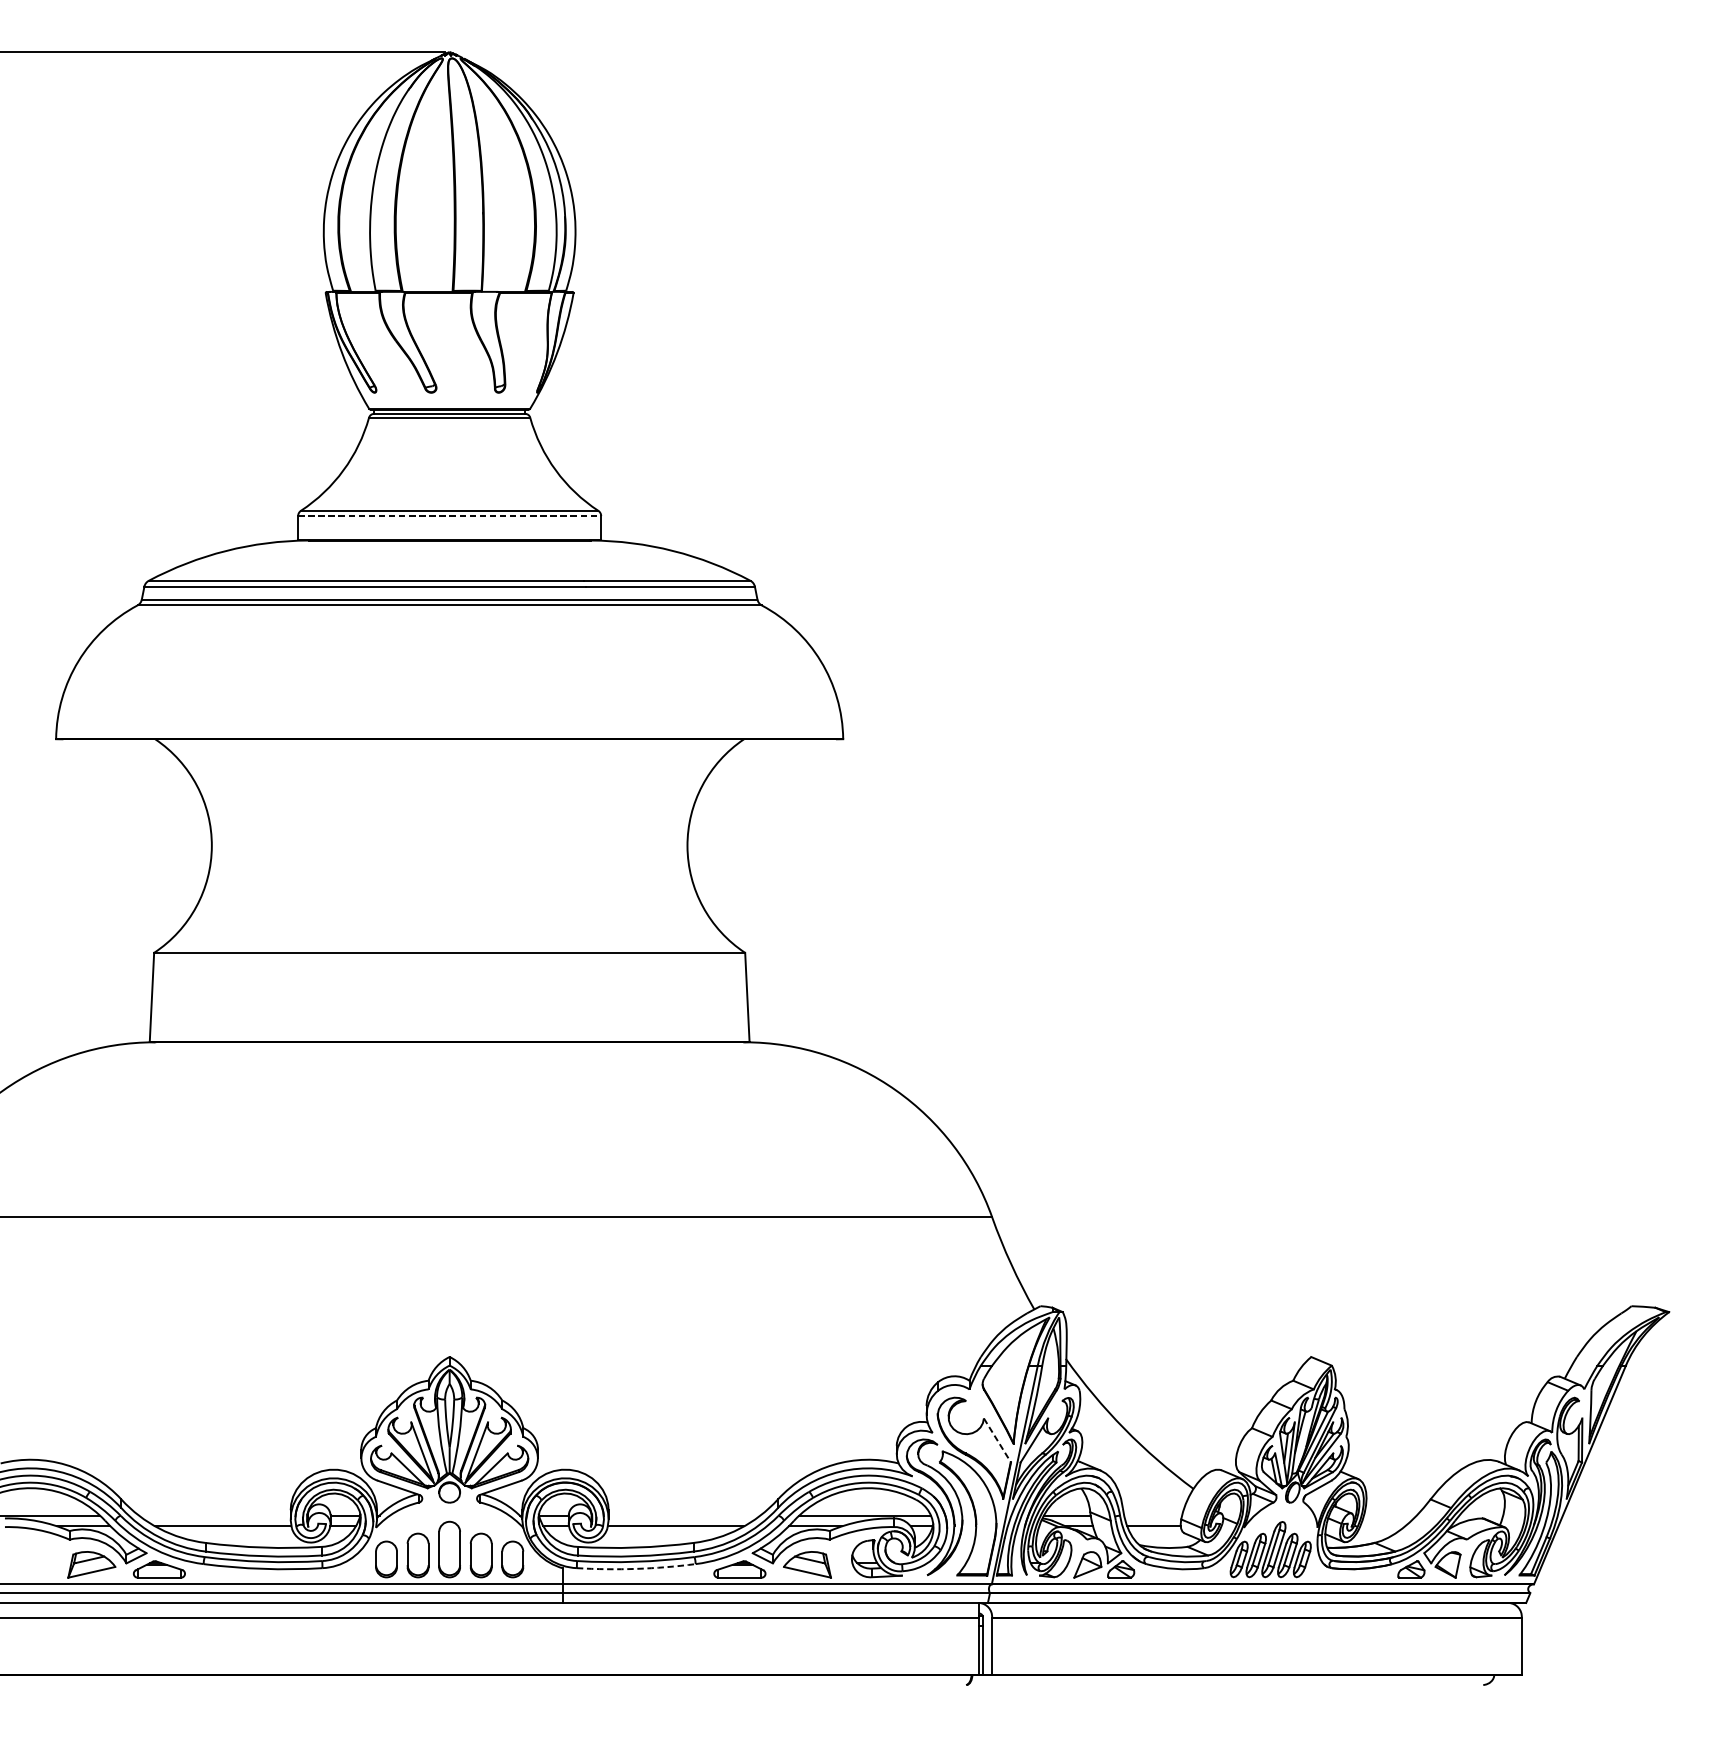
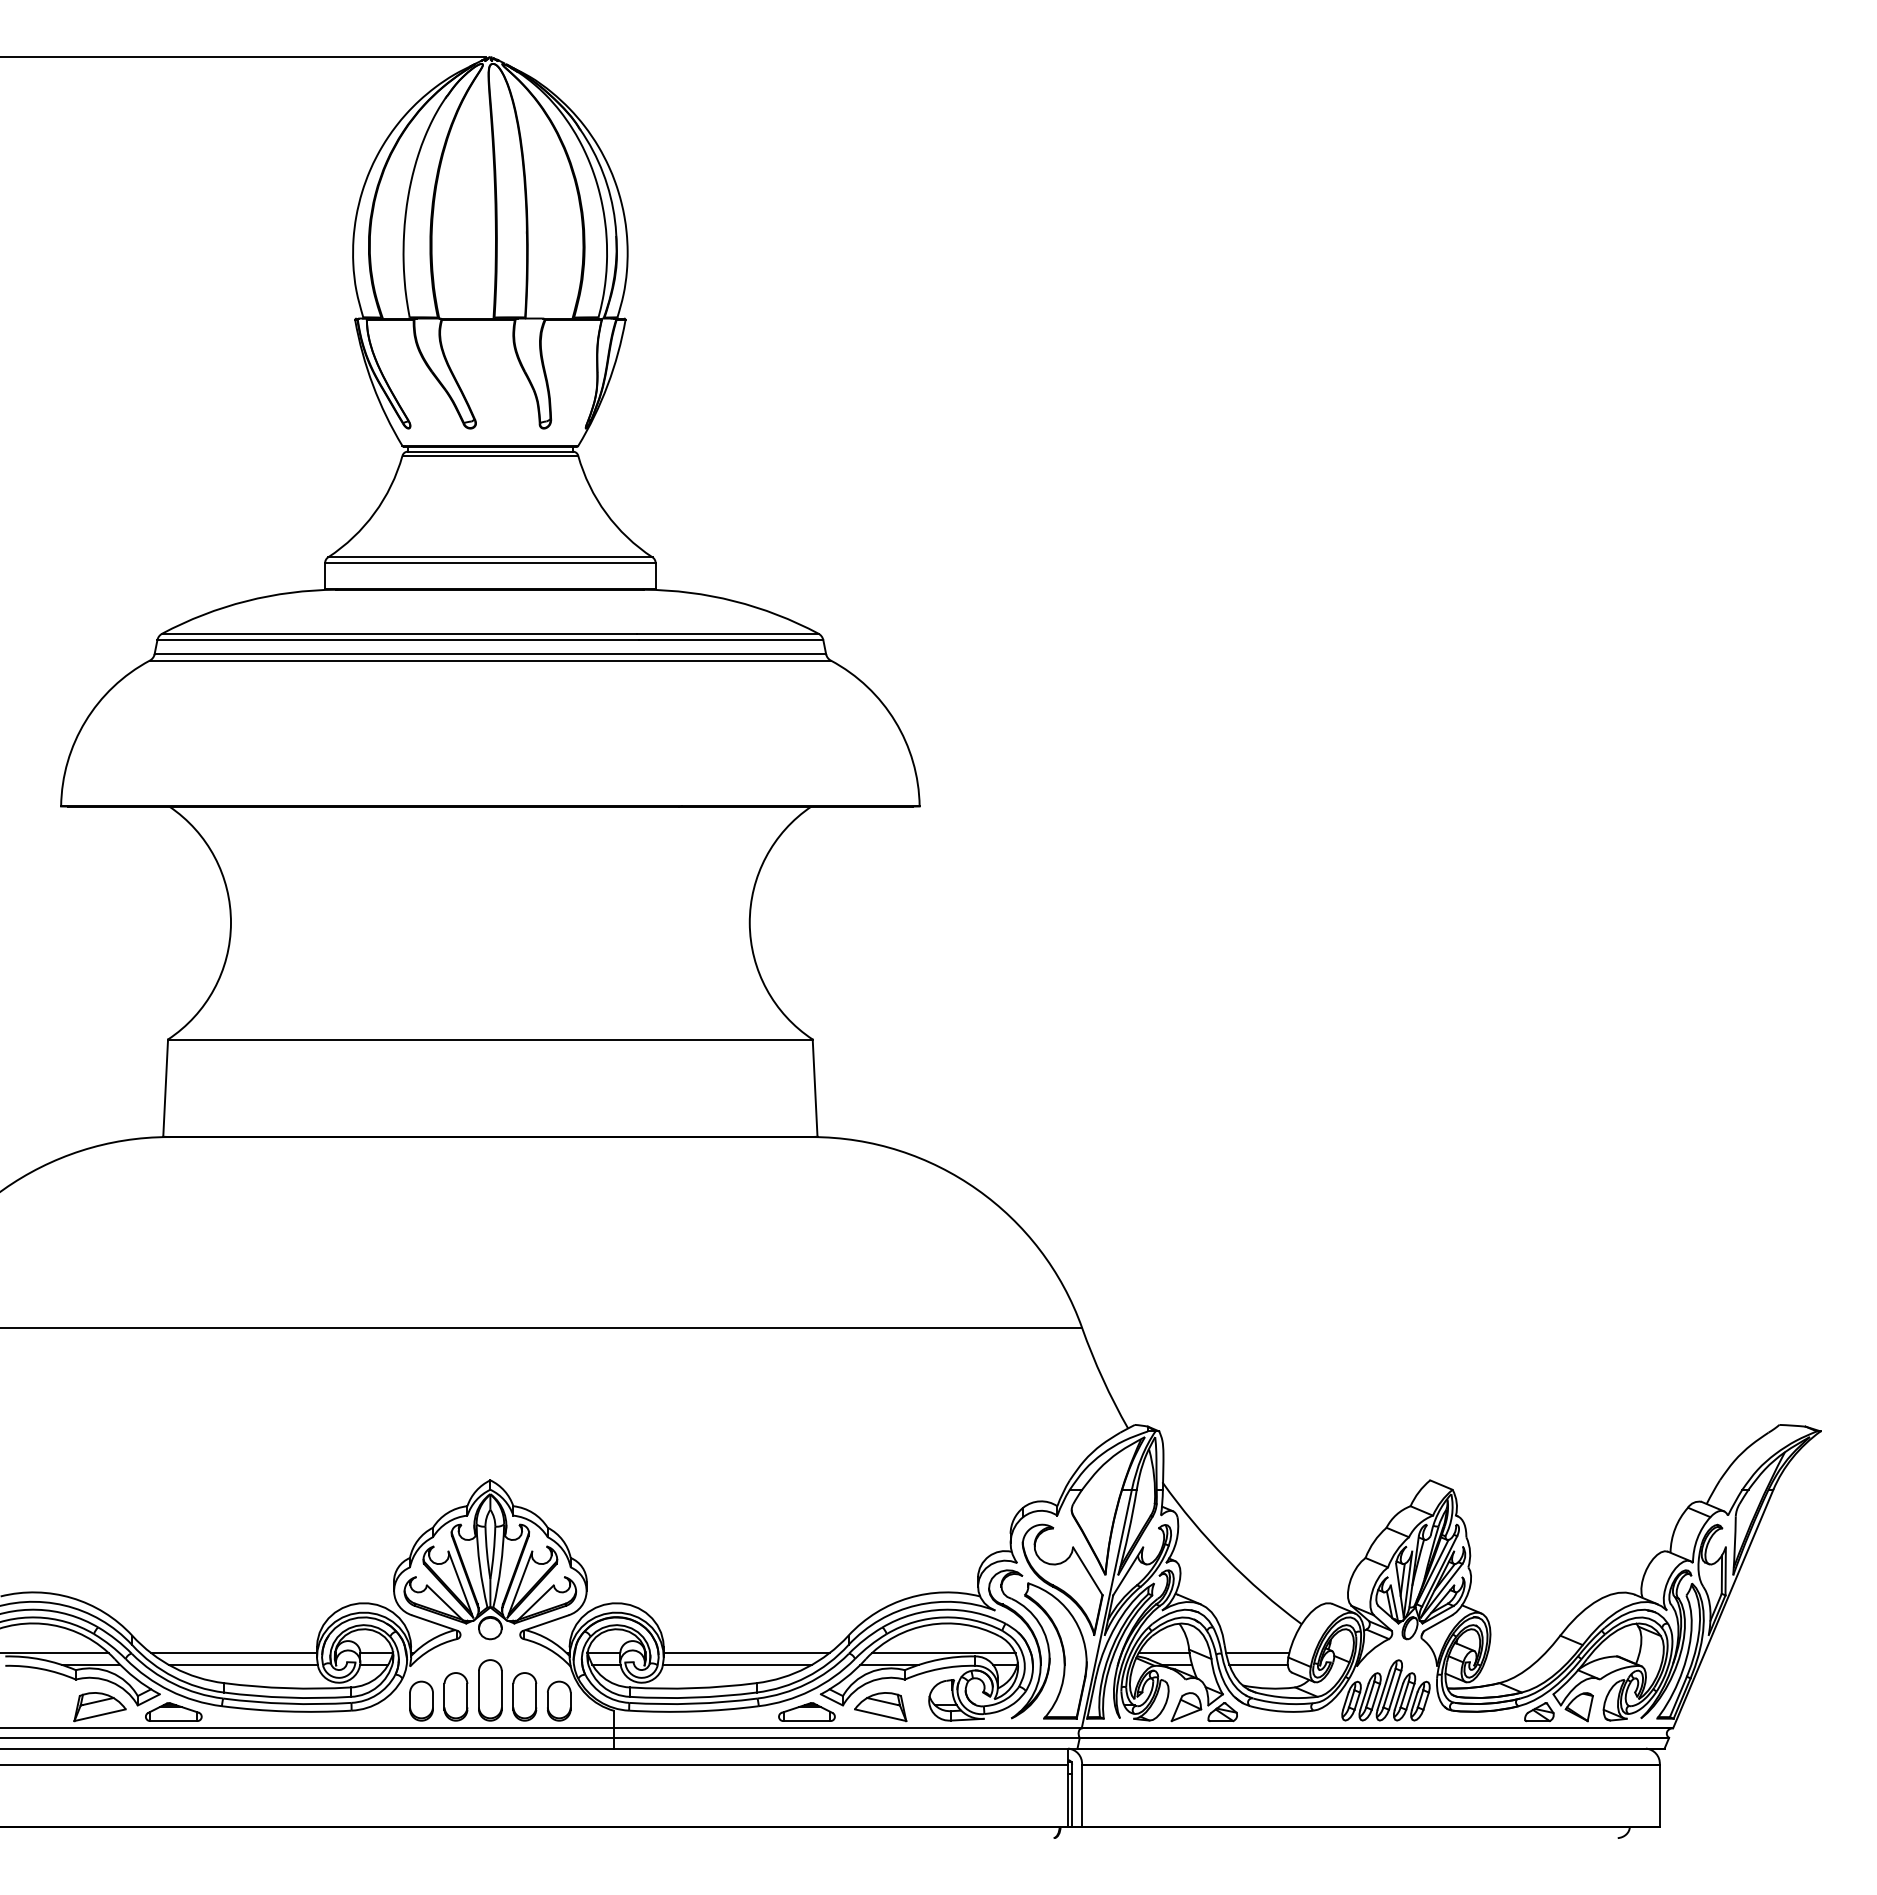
line: (449, 516) -> (490, 563), dashed -> solid
line: (998, 1440) -> (1088, 1571), dashed -> solid
line: (214, 1515) -> (233, 1653), added
line: (684, 1515) -> (746, 1653), added
line: (1152, 1515) -> (1257, 1653), added
arc: (636, 1568) -> (694, 1711), dashed -> solid

